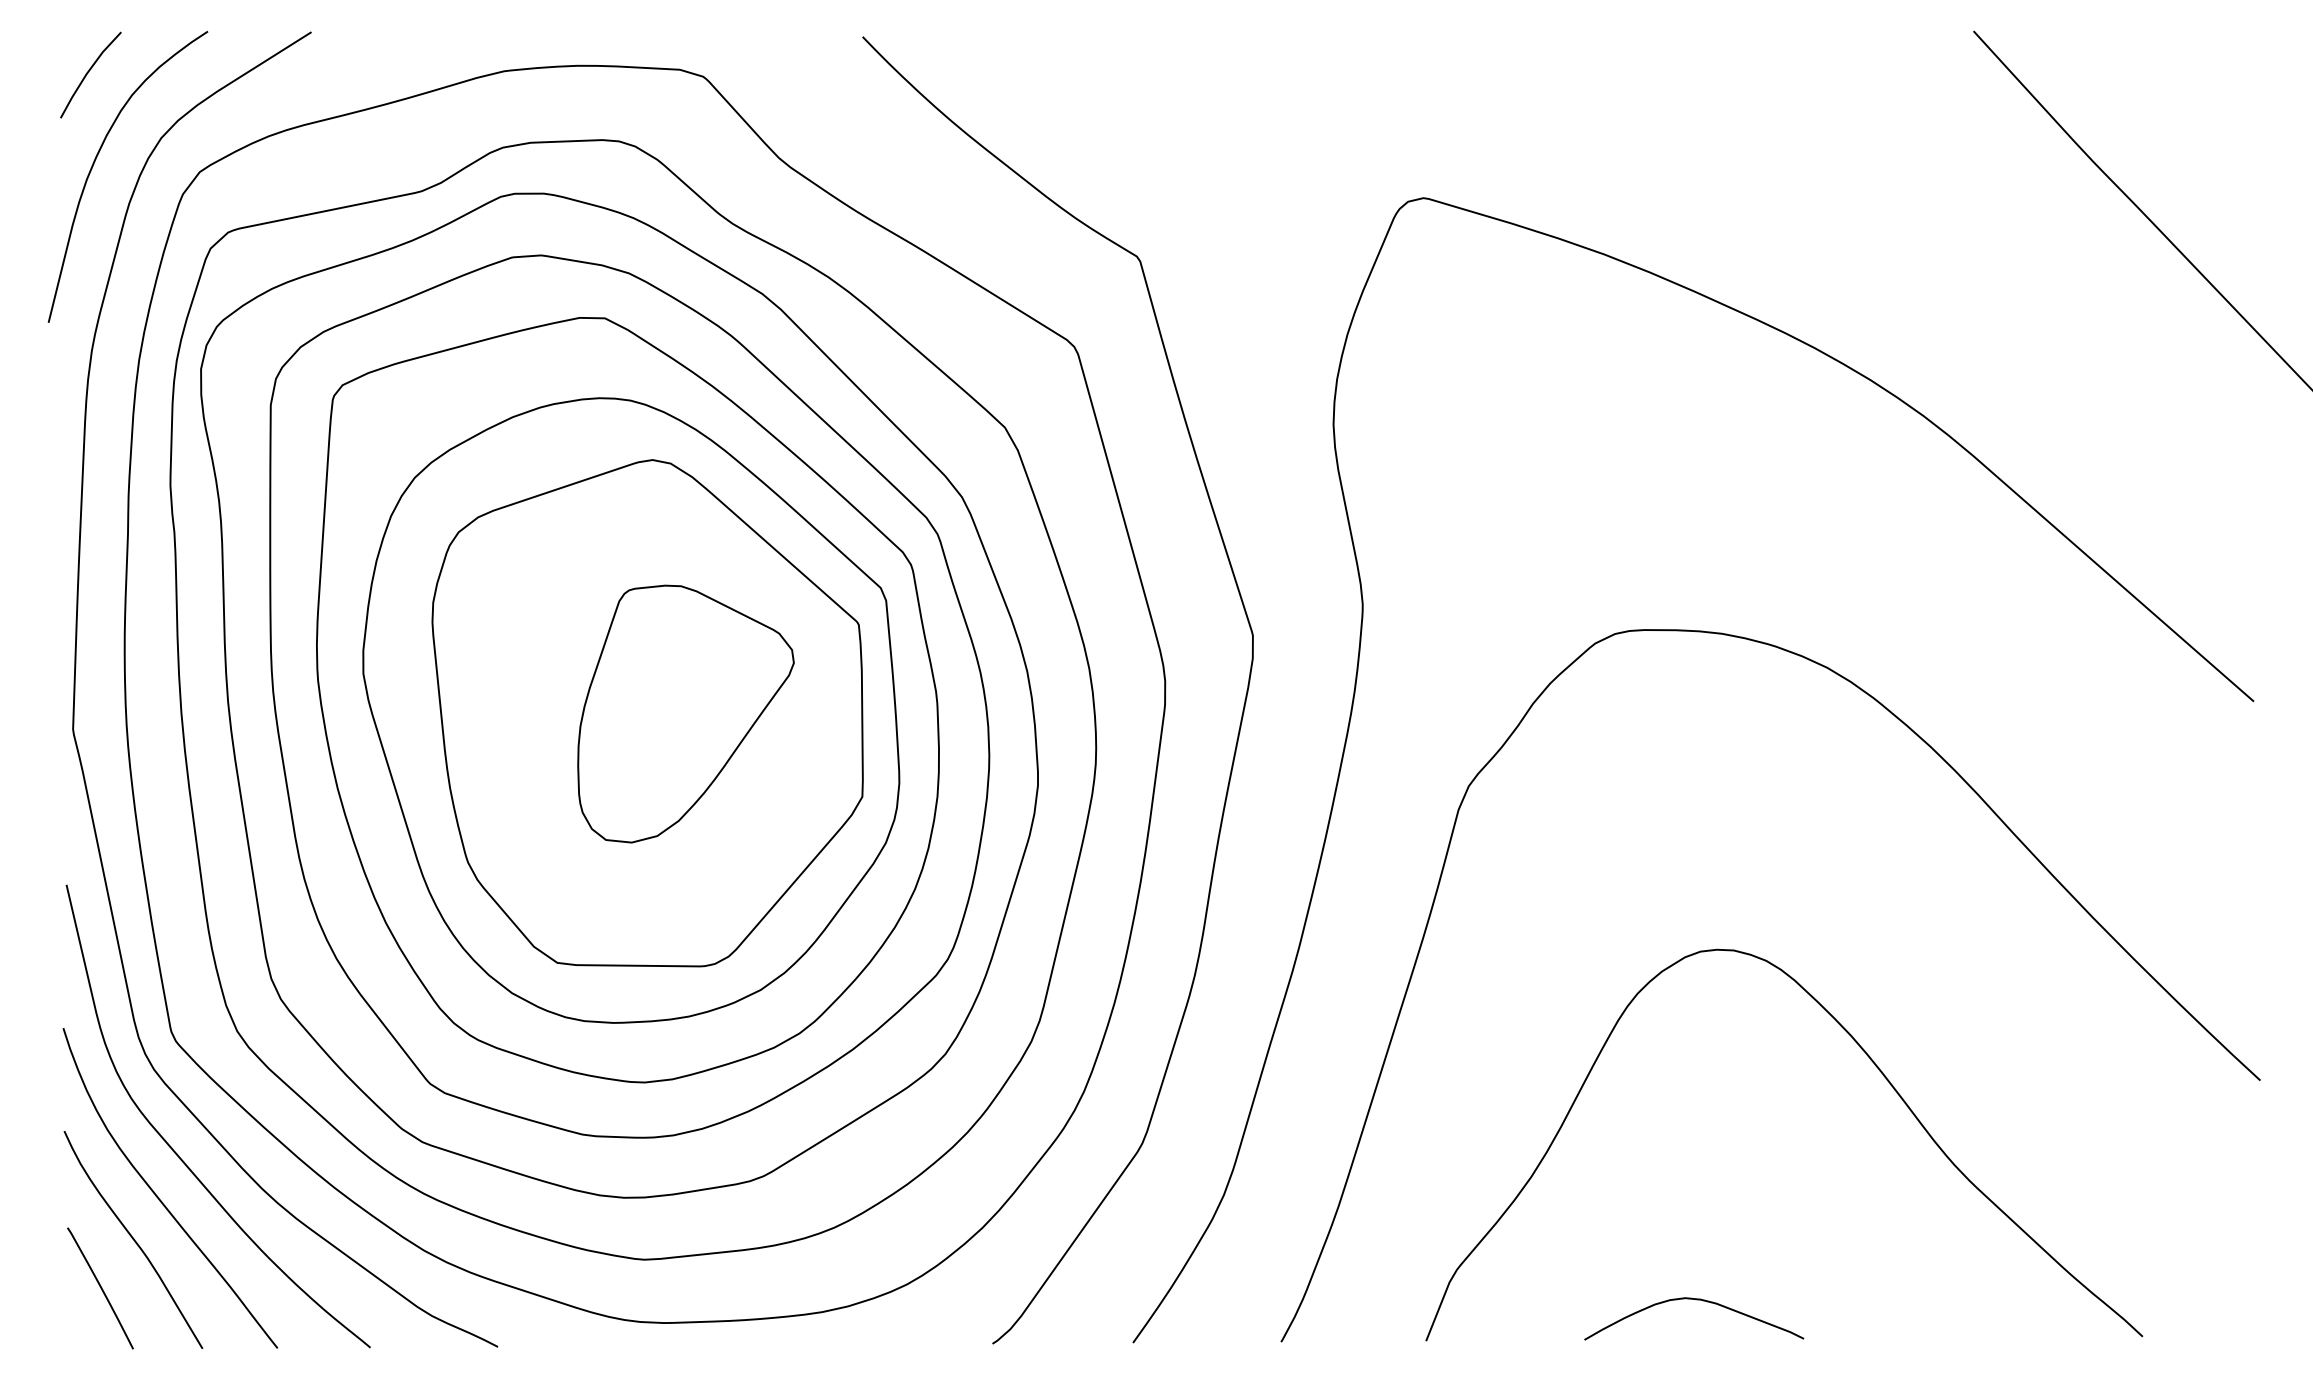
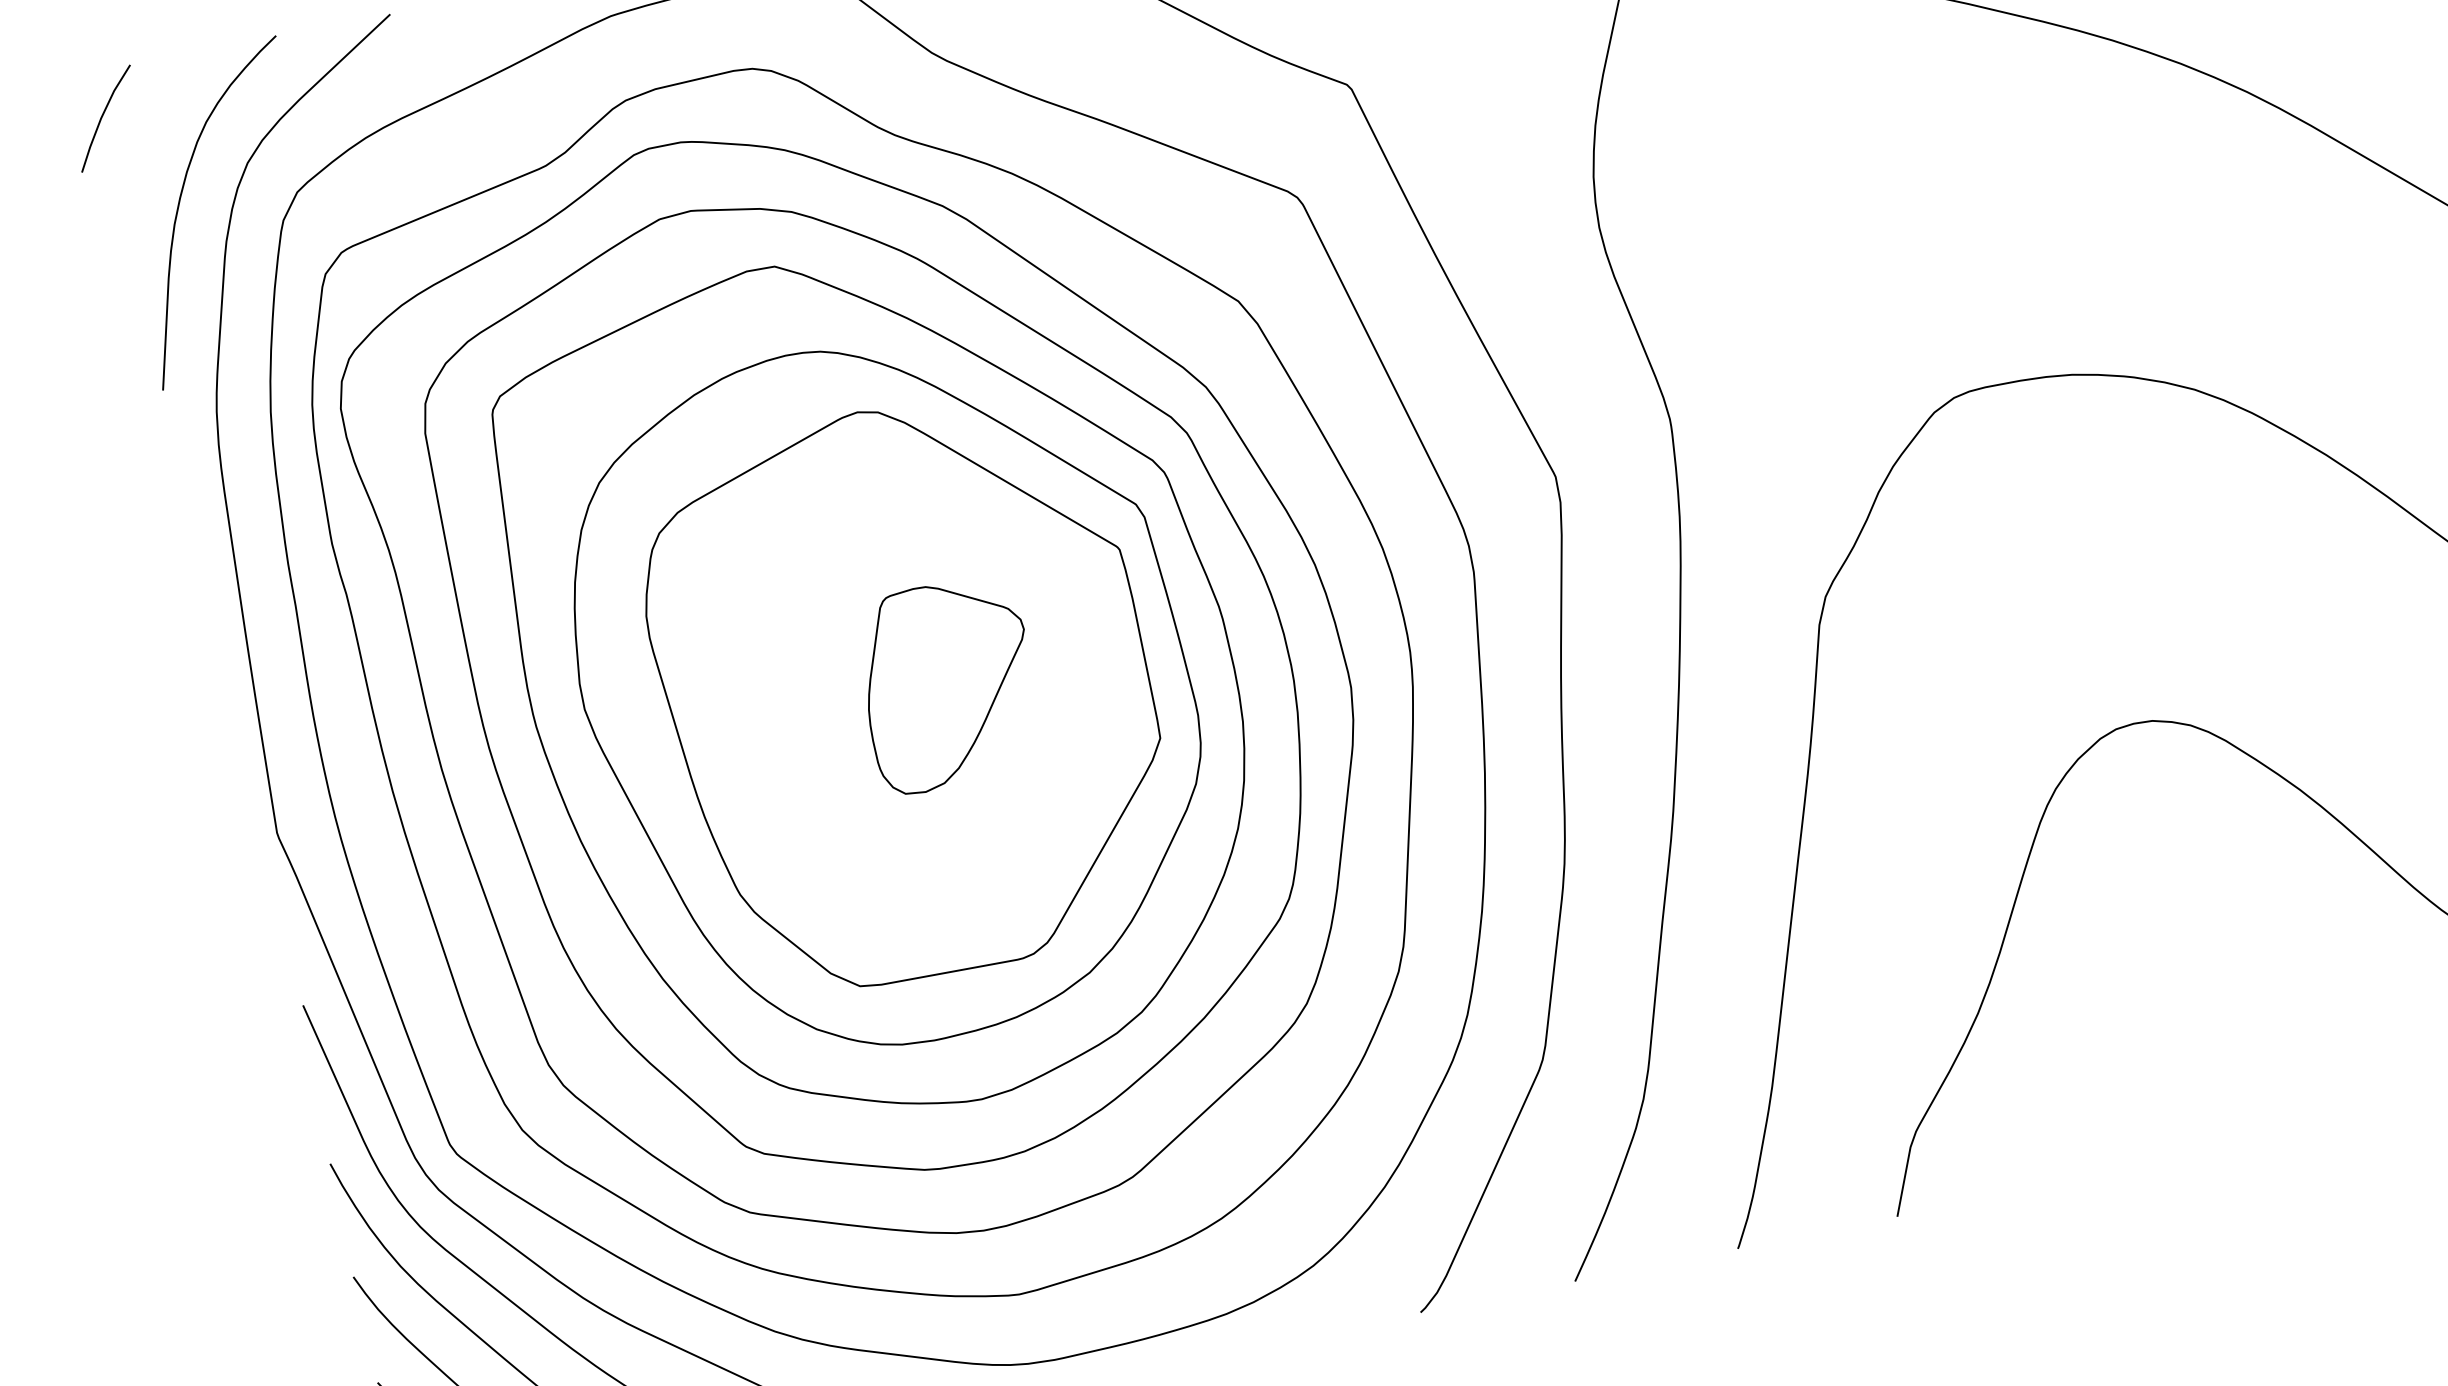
line: (88, 73) -> (103, 117), moved
part: (685, 713) -> (947, 684), size x0.7
curve: (1696, 1300) -> (2186, 1114), removed

